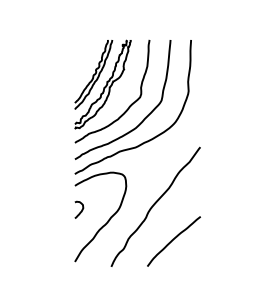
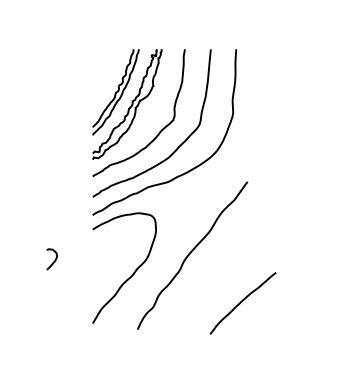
curve: (80, 211) -> (53, 261), moved
curve: (173, 240) -> (242, 302), moved

